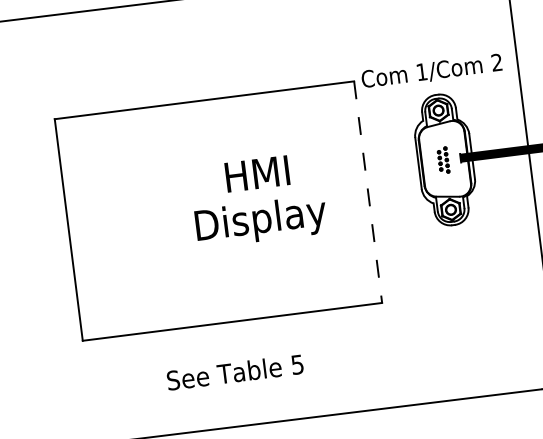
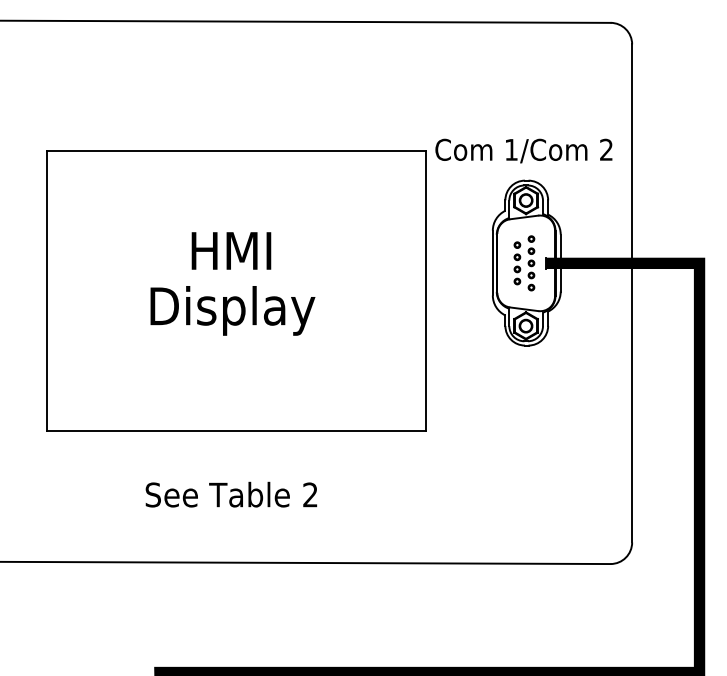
part: (443, 160) -> (524, 263), size x1.67
text: (257, 173) -> (231, 250), moved
line: (368, 192) -> (425, 291), dashed -> solid
text: (261, 221) -> (232, 310), moved
text: (297, 364) -> (310, 494), 5 -> 2

